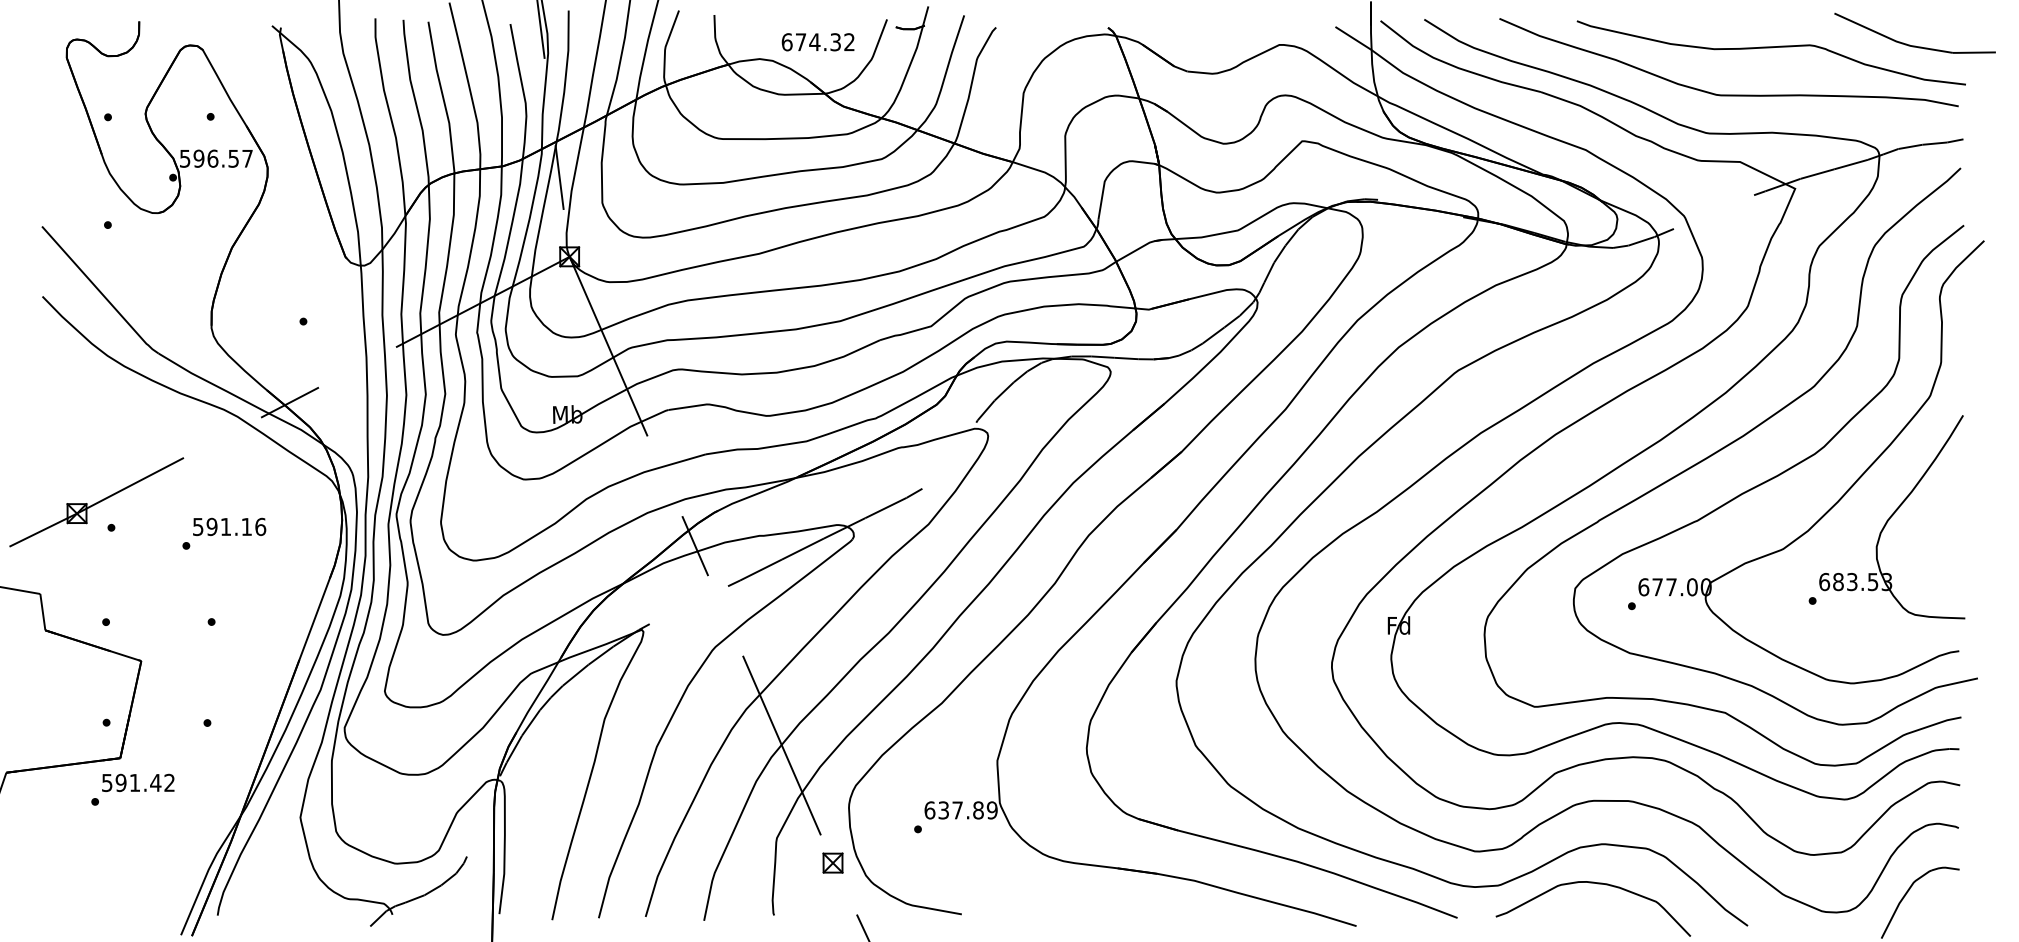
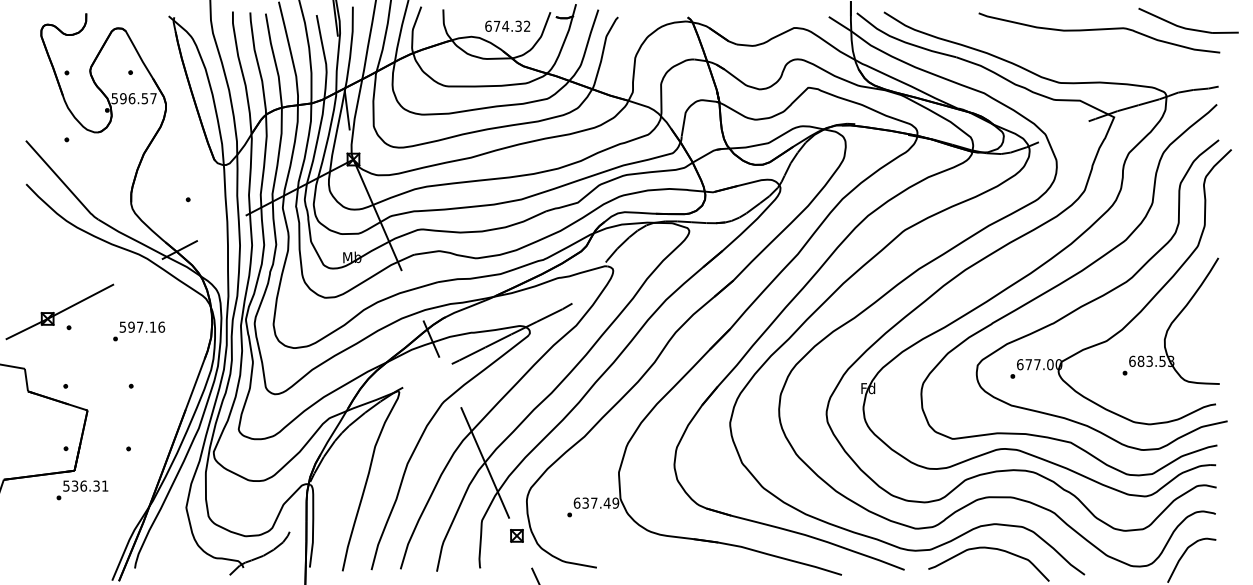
curve: (1728, 94) -> (1072, 58), removed
text: (226, 525) -> (140, 326), 591.16 -> 597.16
text: (144, 781) -> (89, 485), 591.42 -> 536.31
text: (977, 809) -> (606, 502), 637.89 -> 637.49

